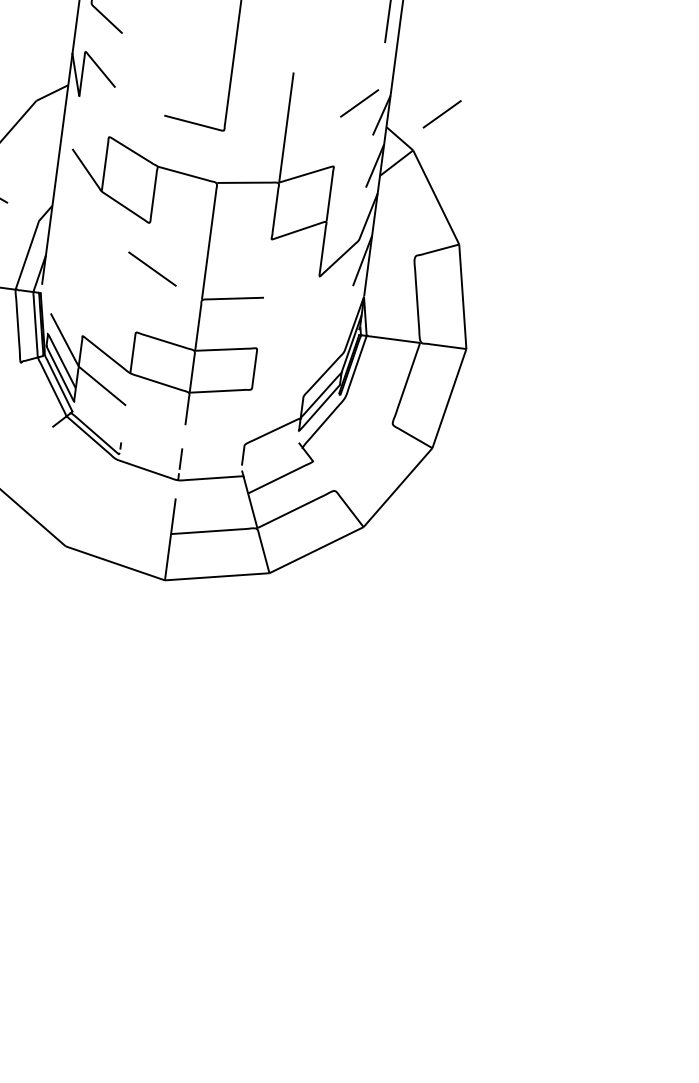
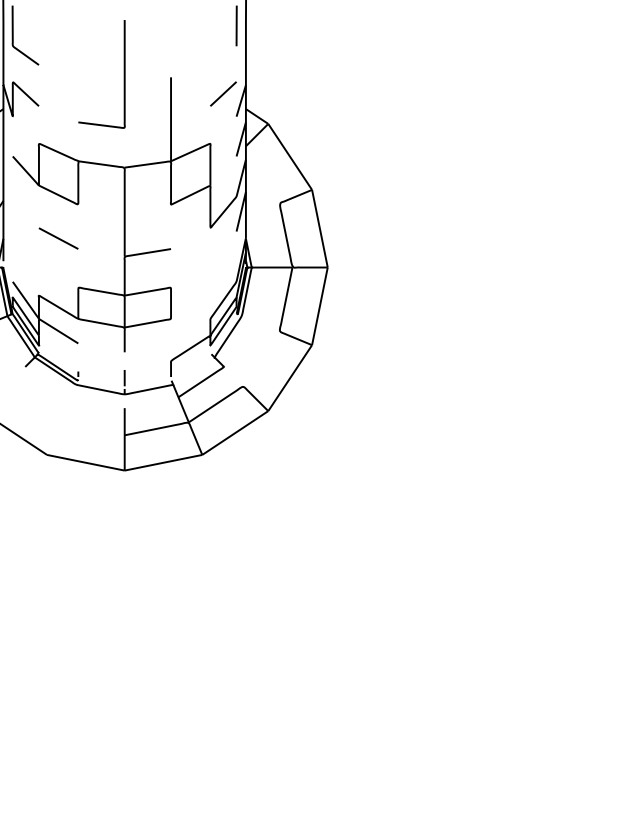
line: (442, 113) -> (286, 93), removed
line: (152, 268) -> (58, 238), moved

